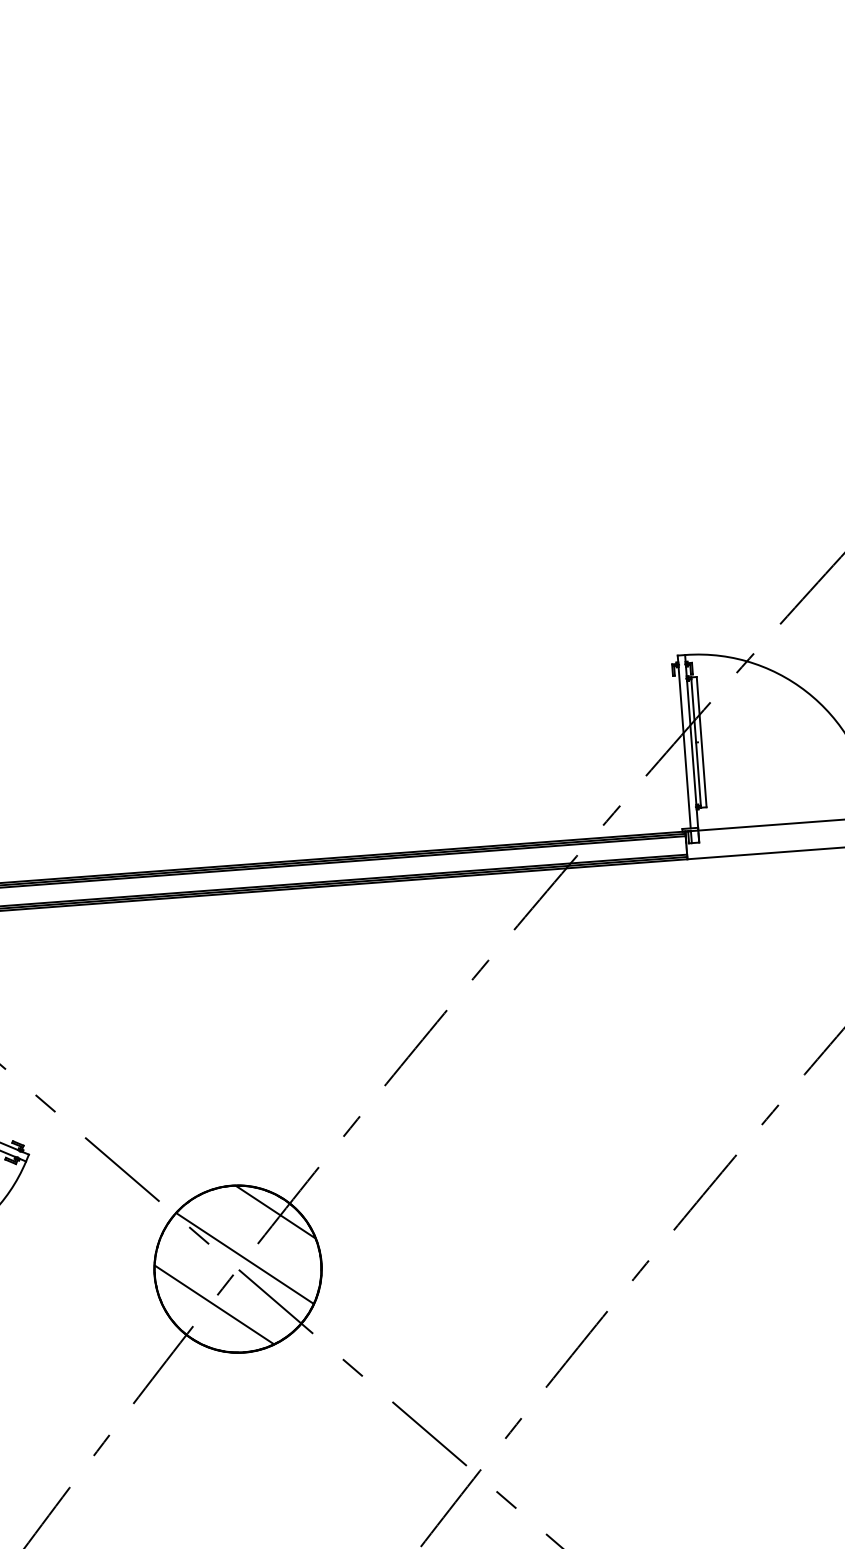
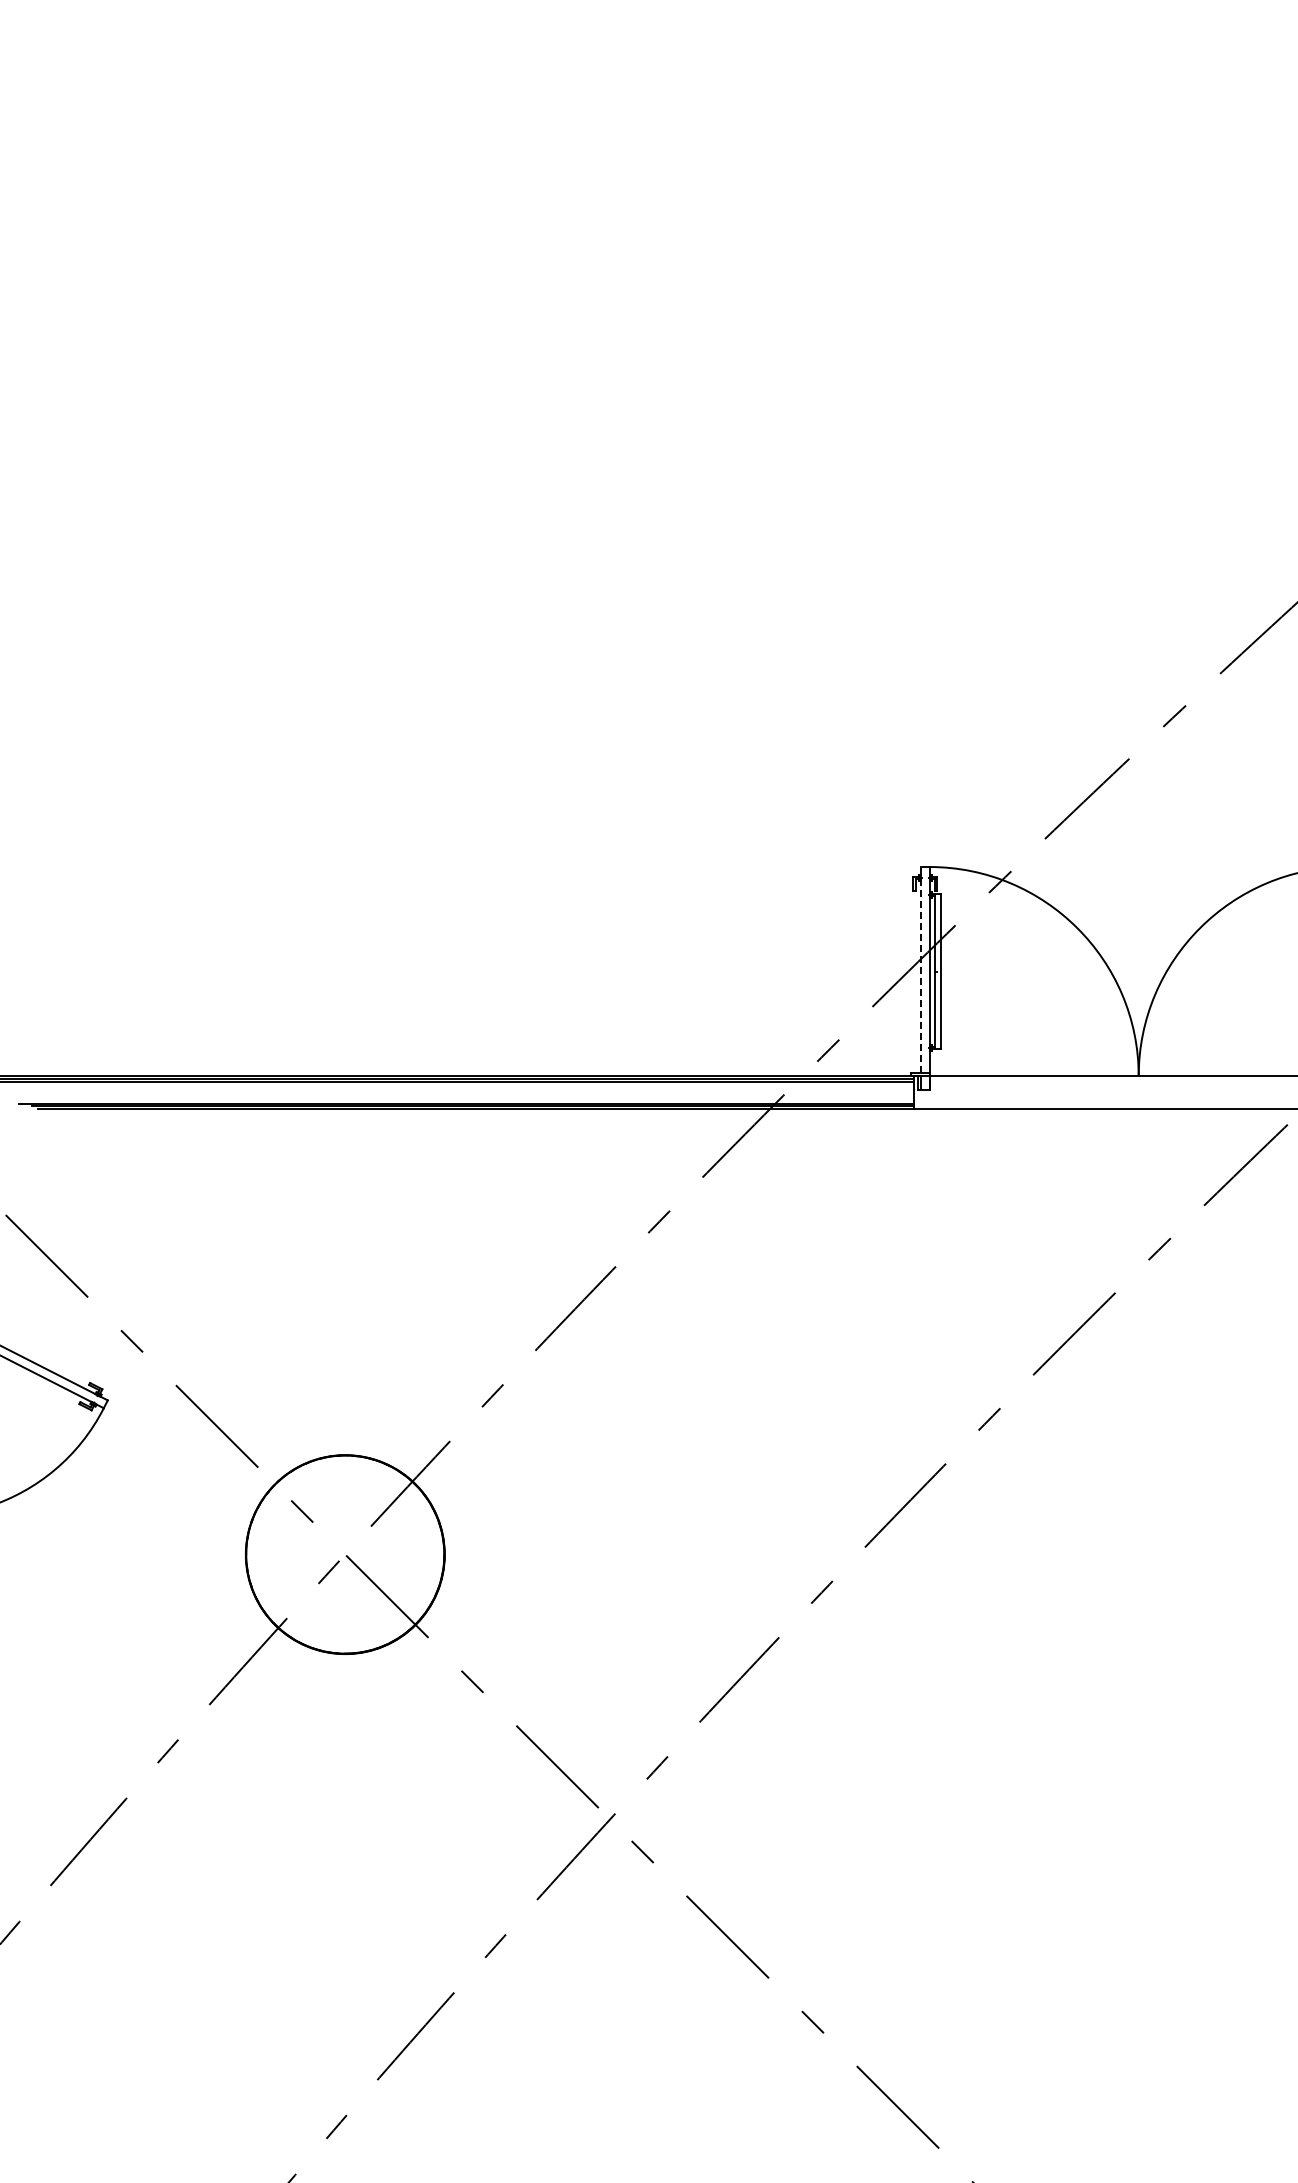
line: (683, 741) -> (920, 969), solid -> dashed
hatch: (236, 1265) -> (343, 1550), removed

